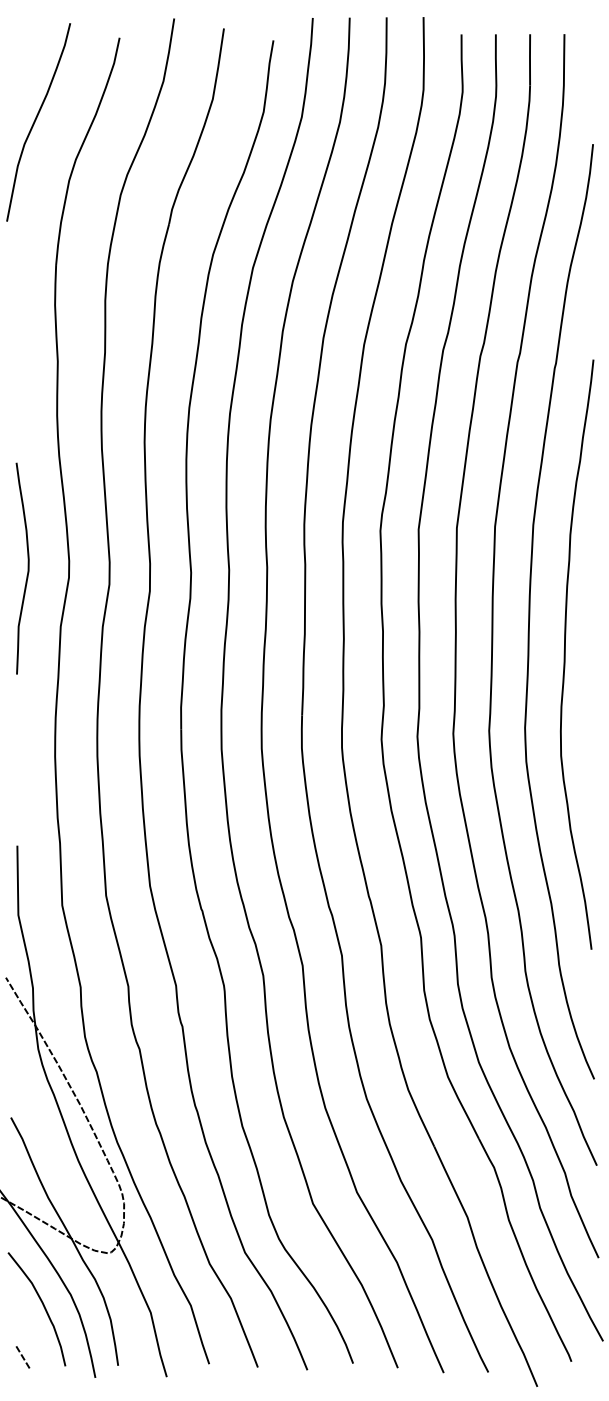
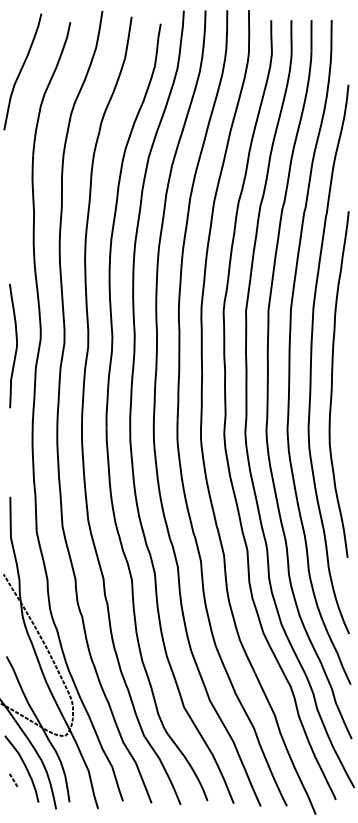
curve: (27, 567) -> (16, 345), moved
line: (22, 1355) -> (13, 779), moved

